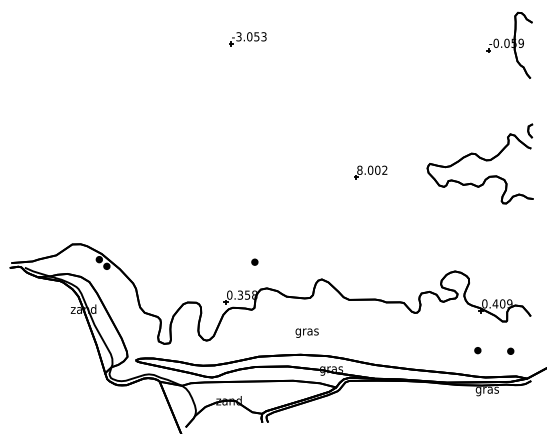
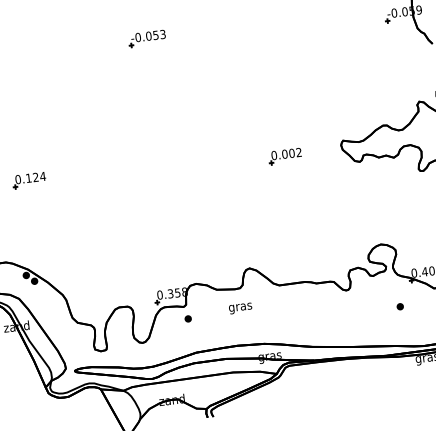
text: (238, 36) -> (137, 37), -3.053 -> -0.053
part: (113, 165) -> (29, 180), added
text: (359, 170) -> (273, 155), 8.002 -> 0.002
part: (254, 261) -> (187, 318), moved
text: (306, 332) -> (239, 307), moved
part: (477, 350) -> (399, 306), moved

